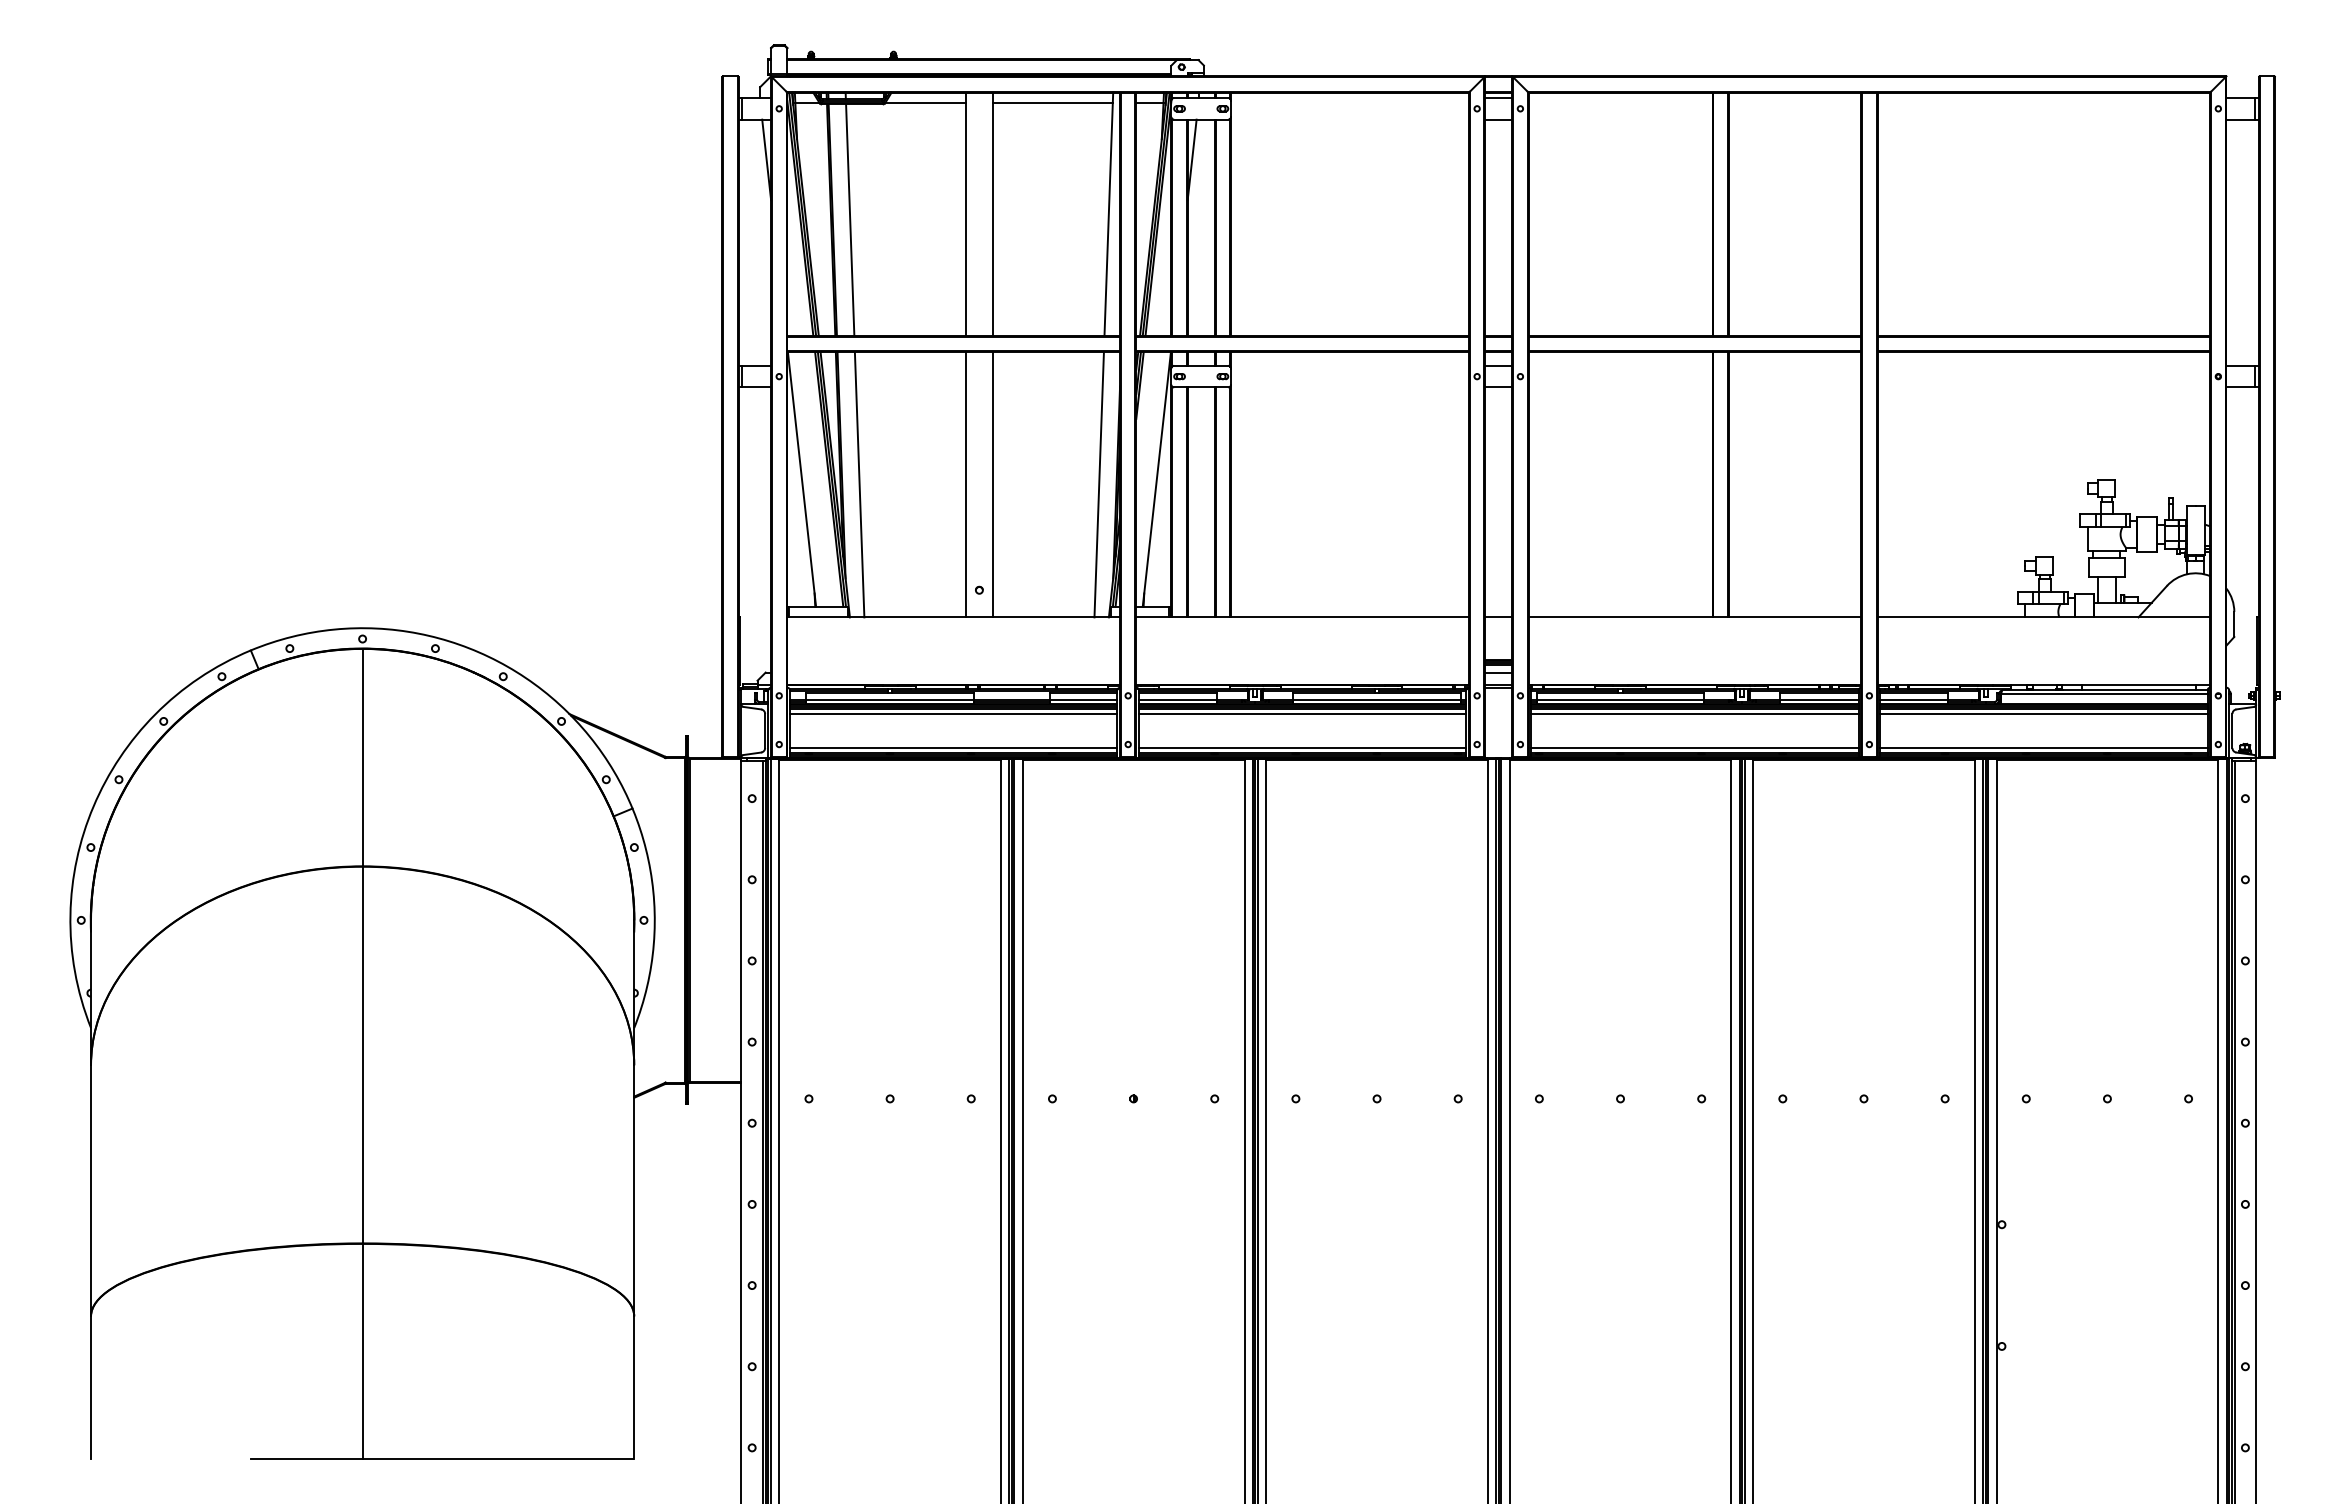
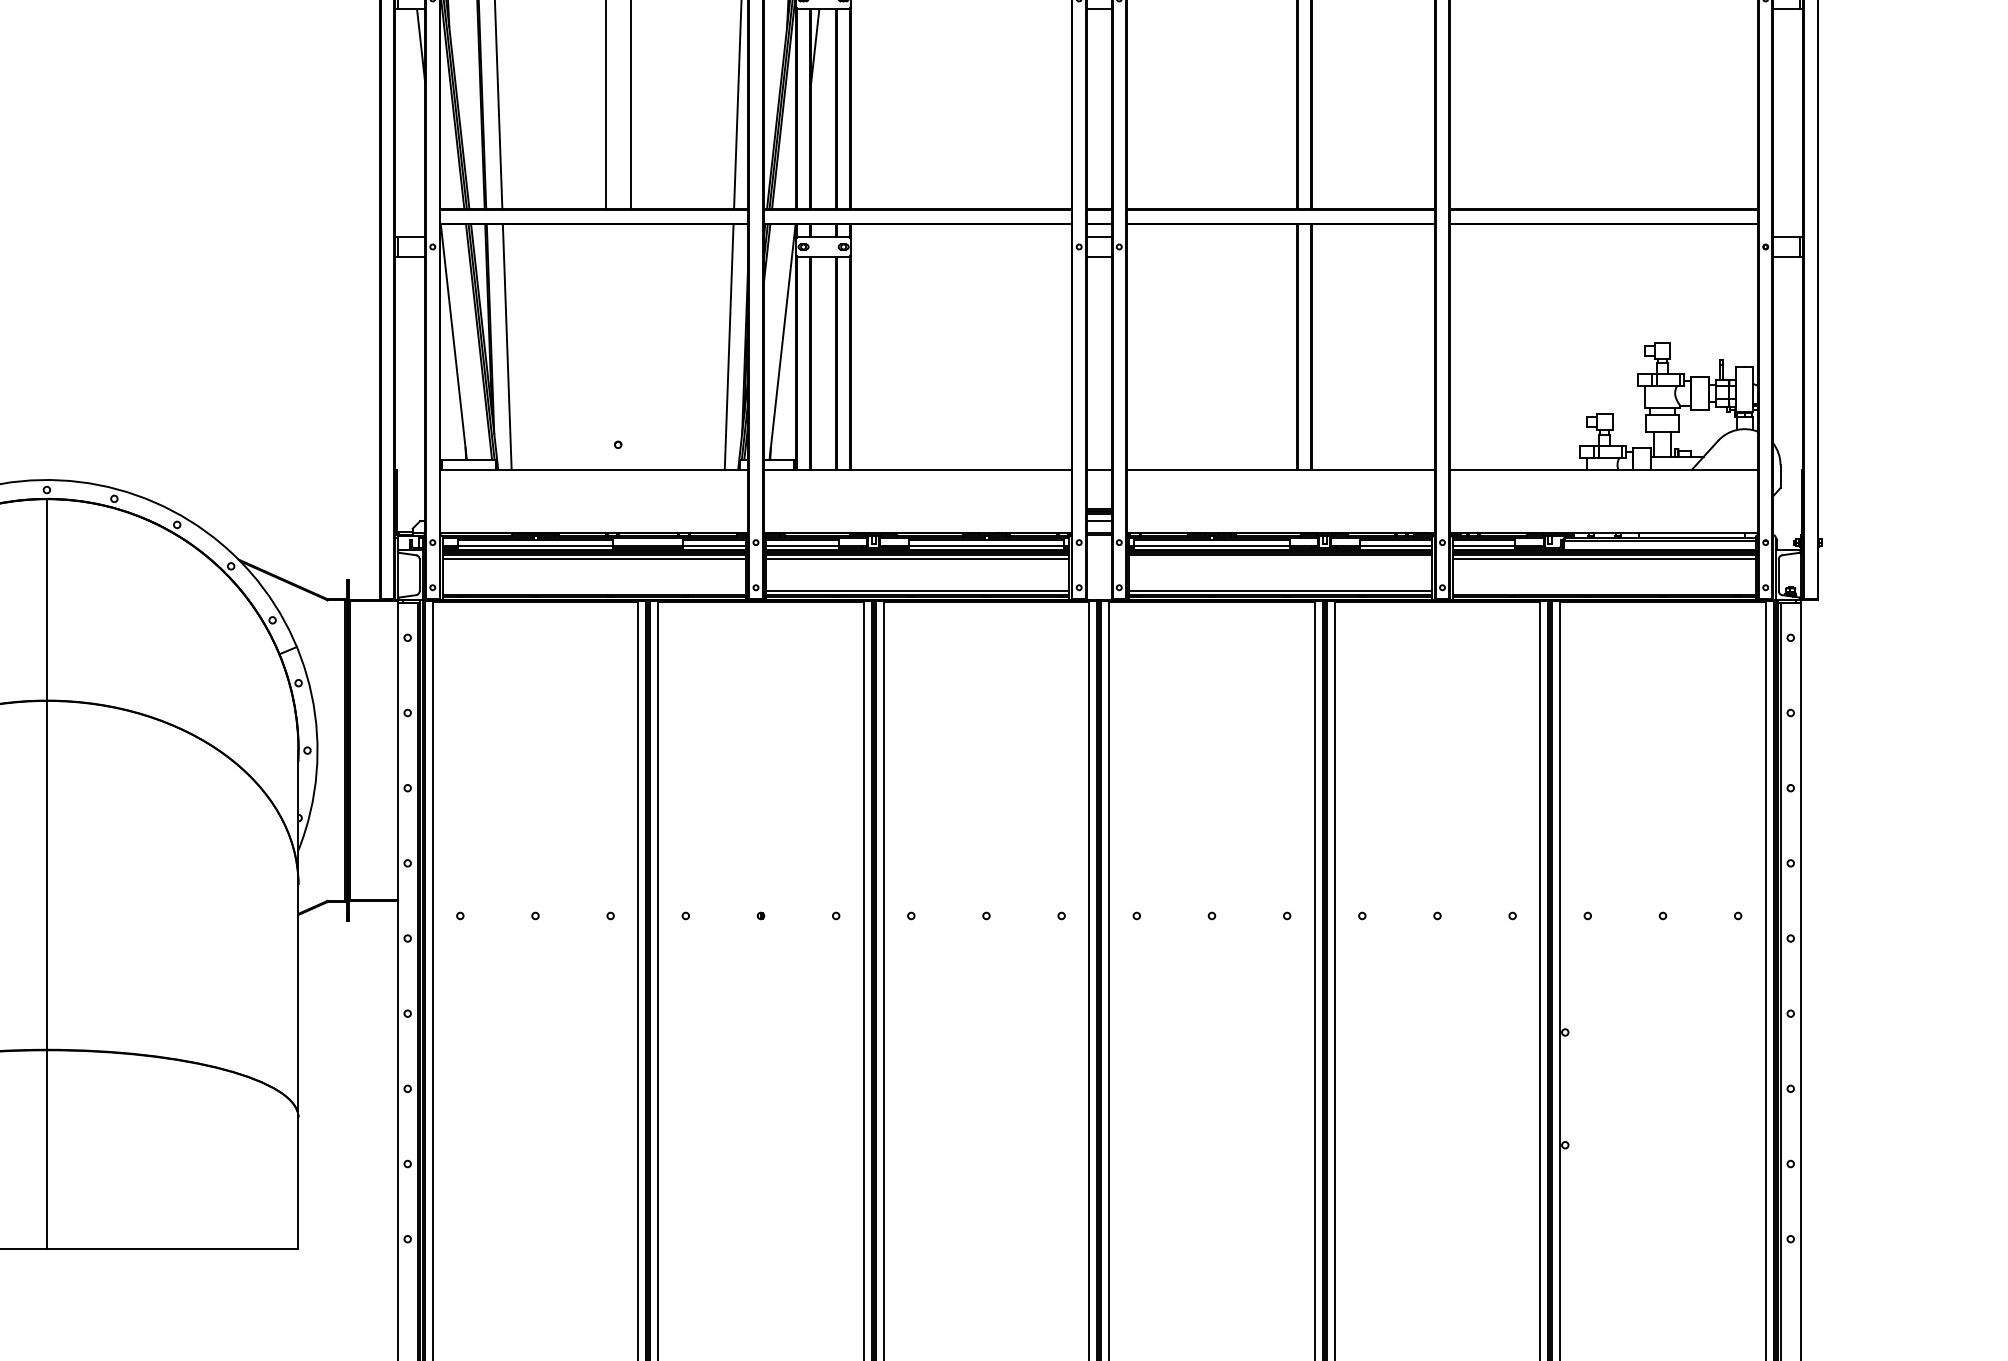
line: (965, 484) -> (605, 346), removed
line: (992, 484) -> (630, 346), removed
line: (1694, 713) -> (1280, 559), removed
line: (953, 748) -> (594, 591), removed
line: (2043, 748) -> (1603, 591), removed

